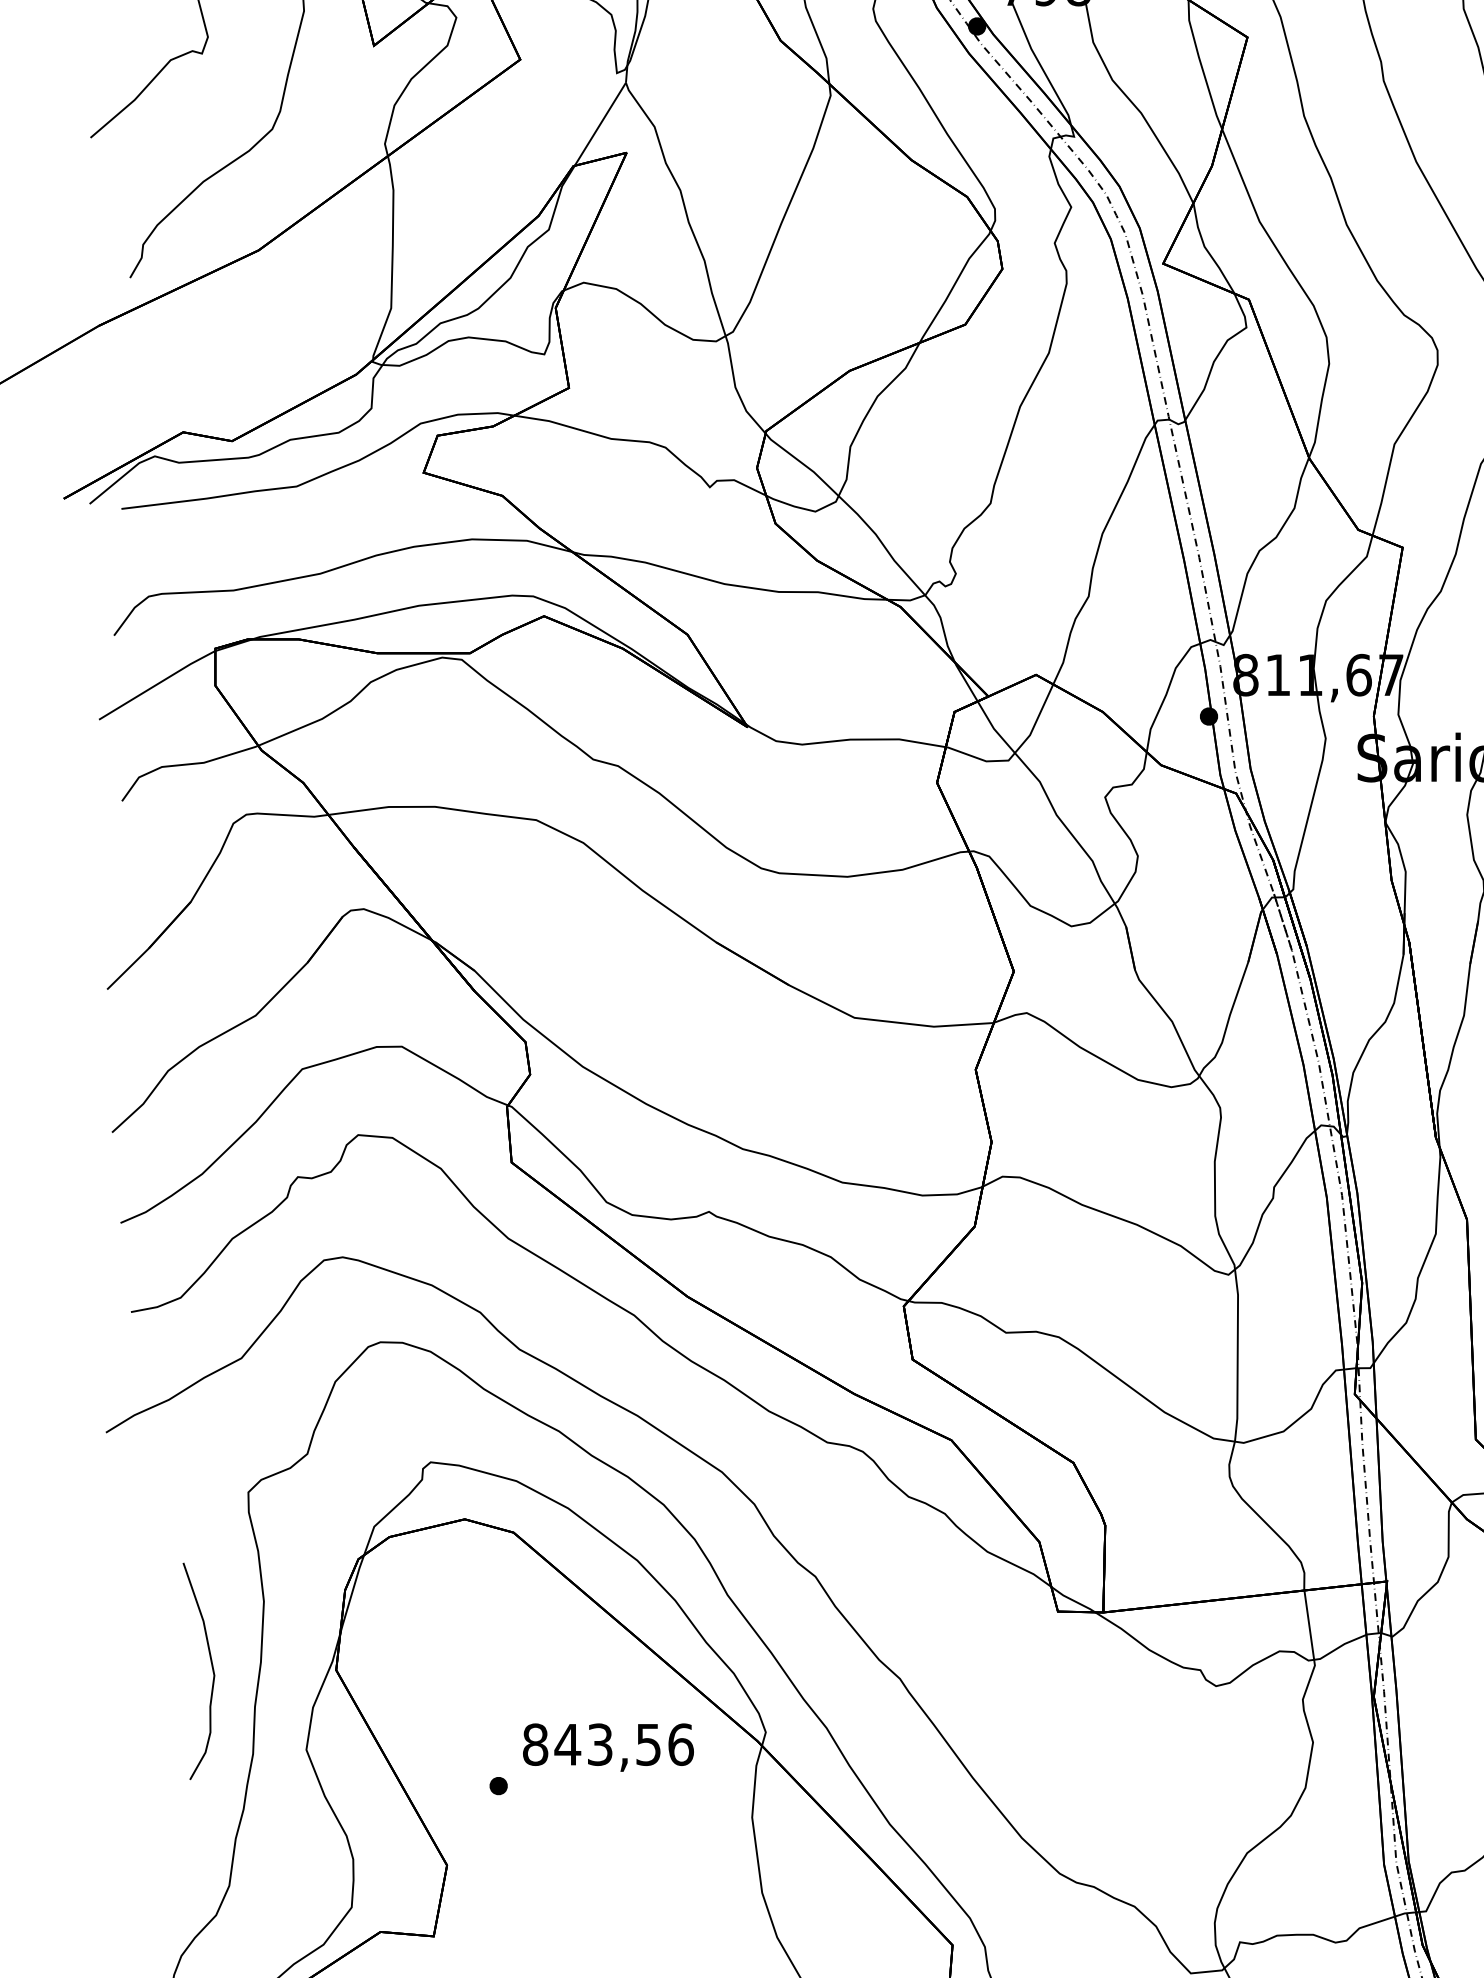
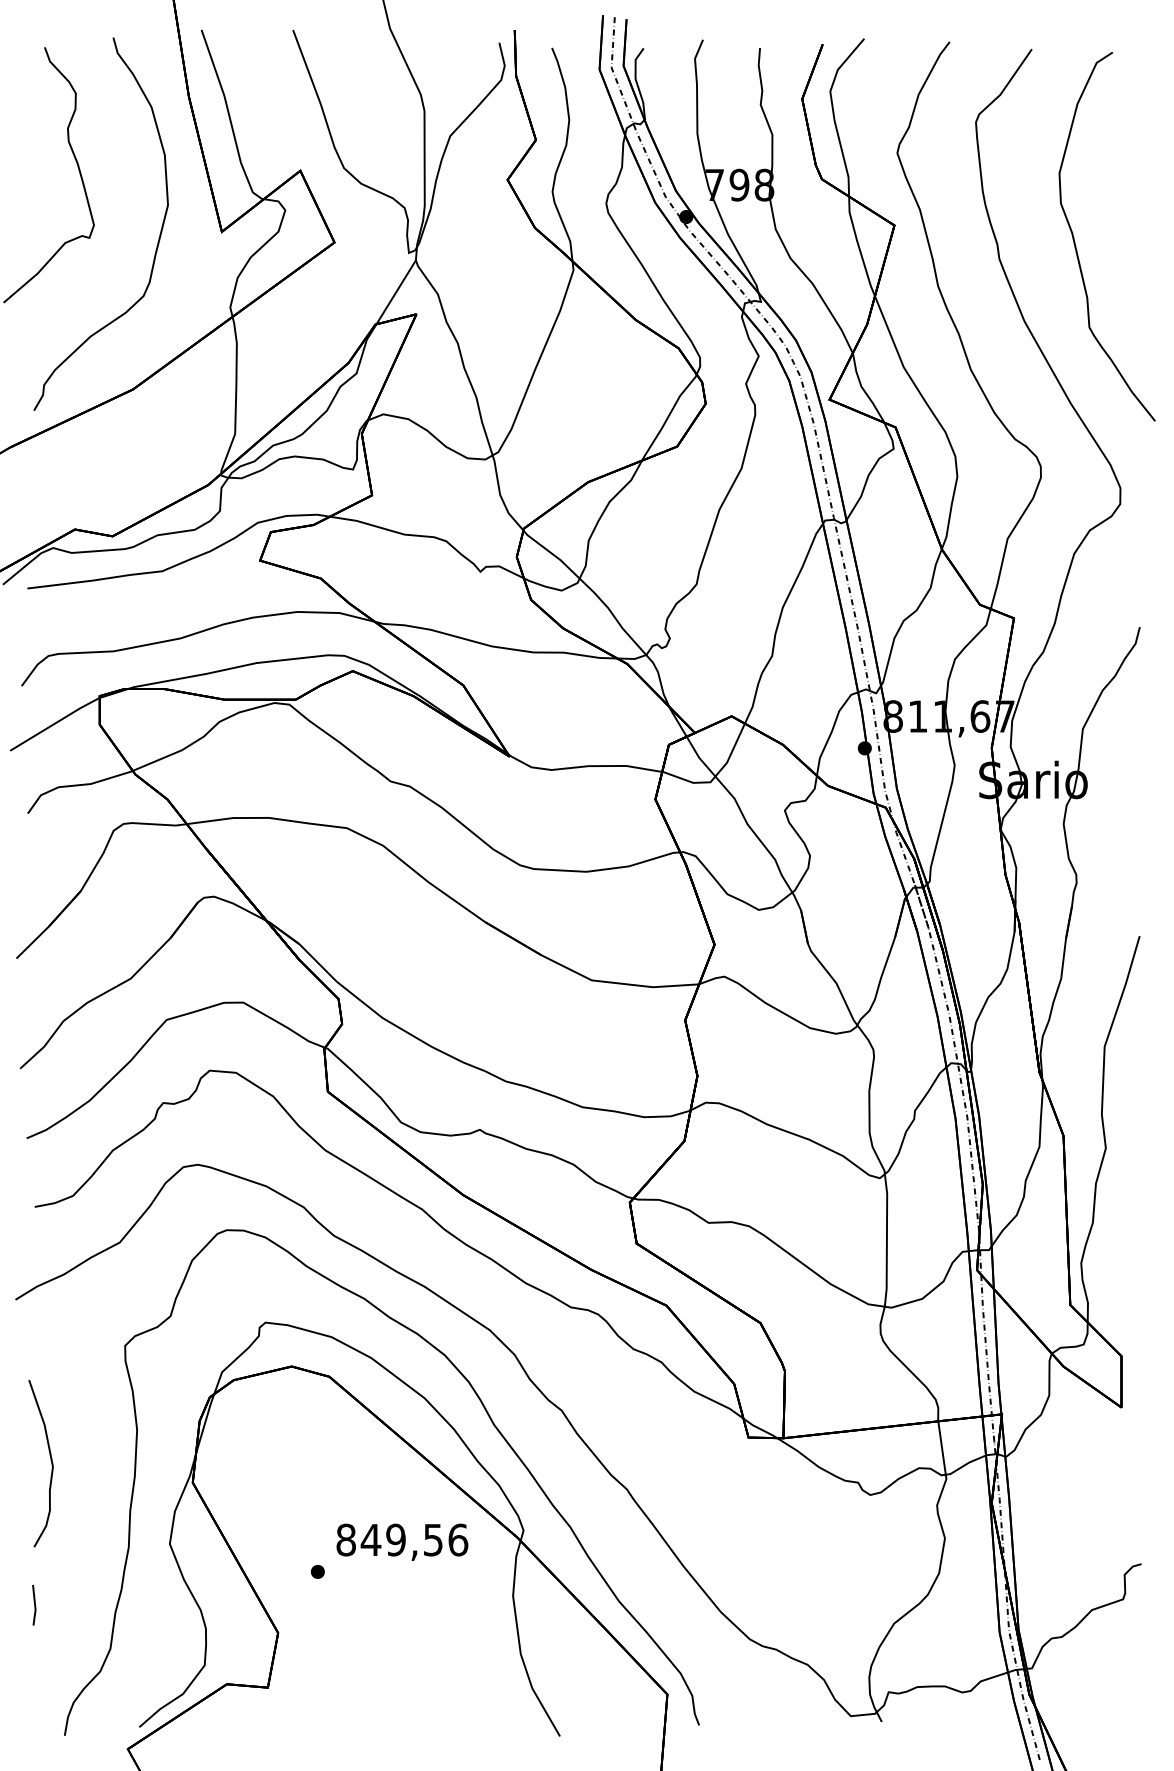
curve: (211, 1667) -> (50, 1460), moved
text: (599, 1743) -> (395, 1539), 843,56 -> 849,56
line: (130, 1829) -> (34, 1605), added

